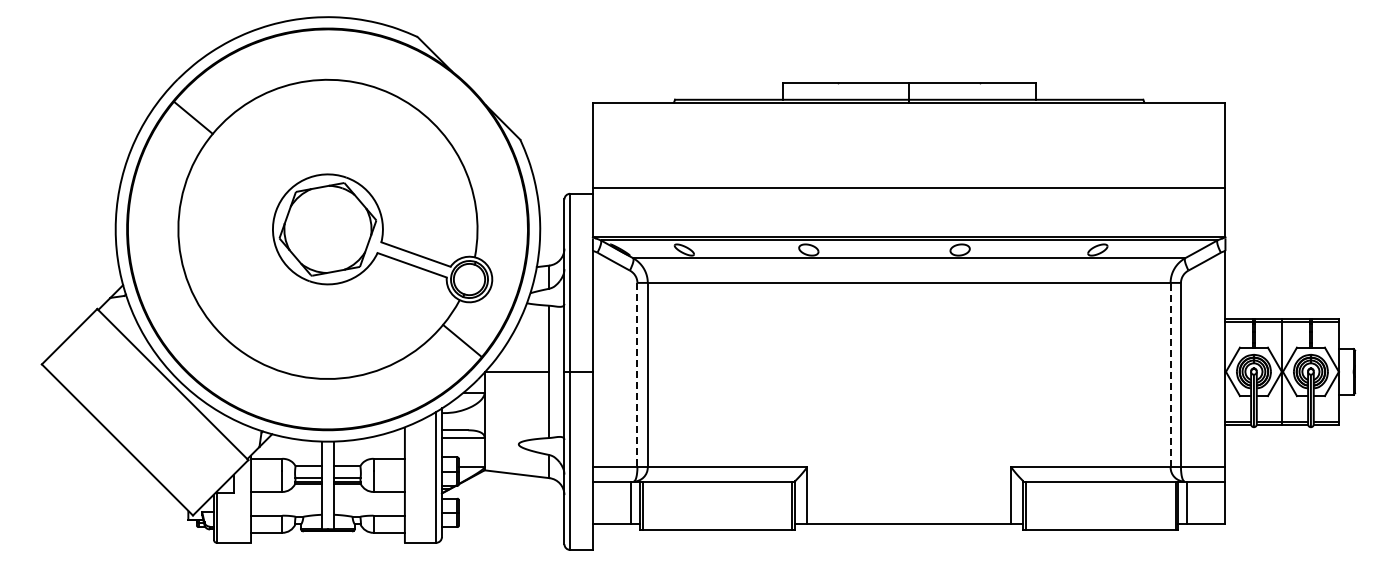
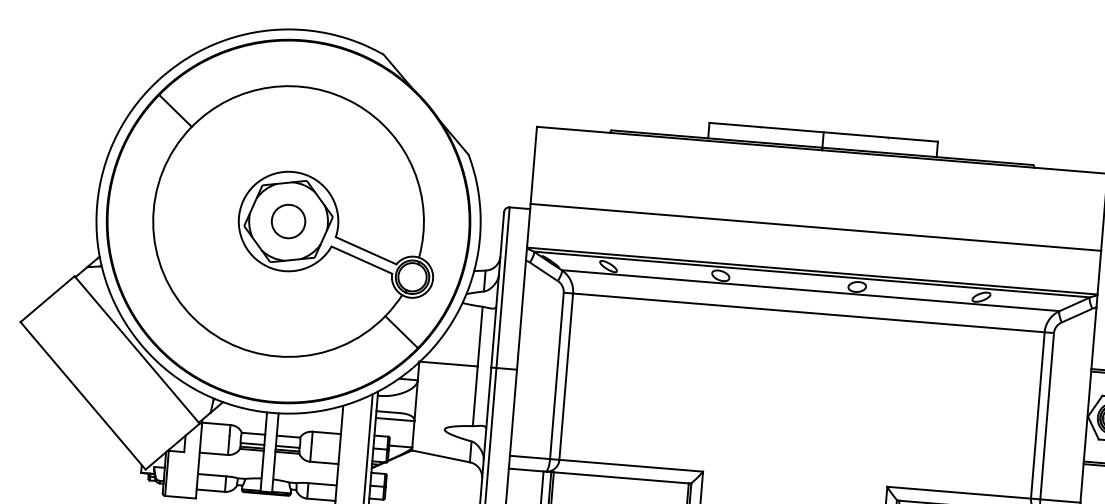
part: (327, 229) -> (288, 221), added
line: (1170, 374) -> (1037, 414), dashed -> solid
line: (637, 375) -> (556, 376), dashed -> solid

